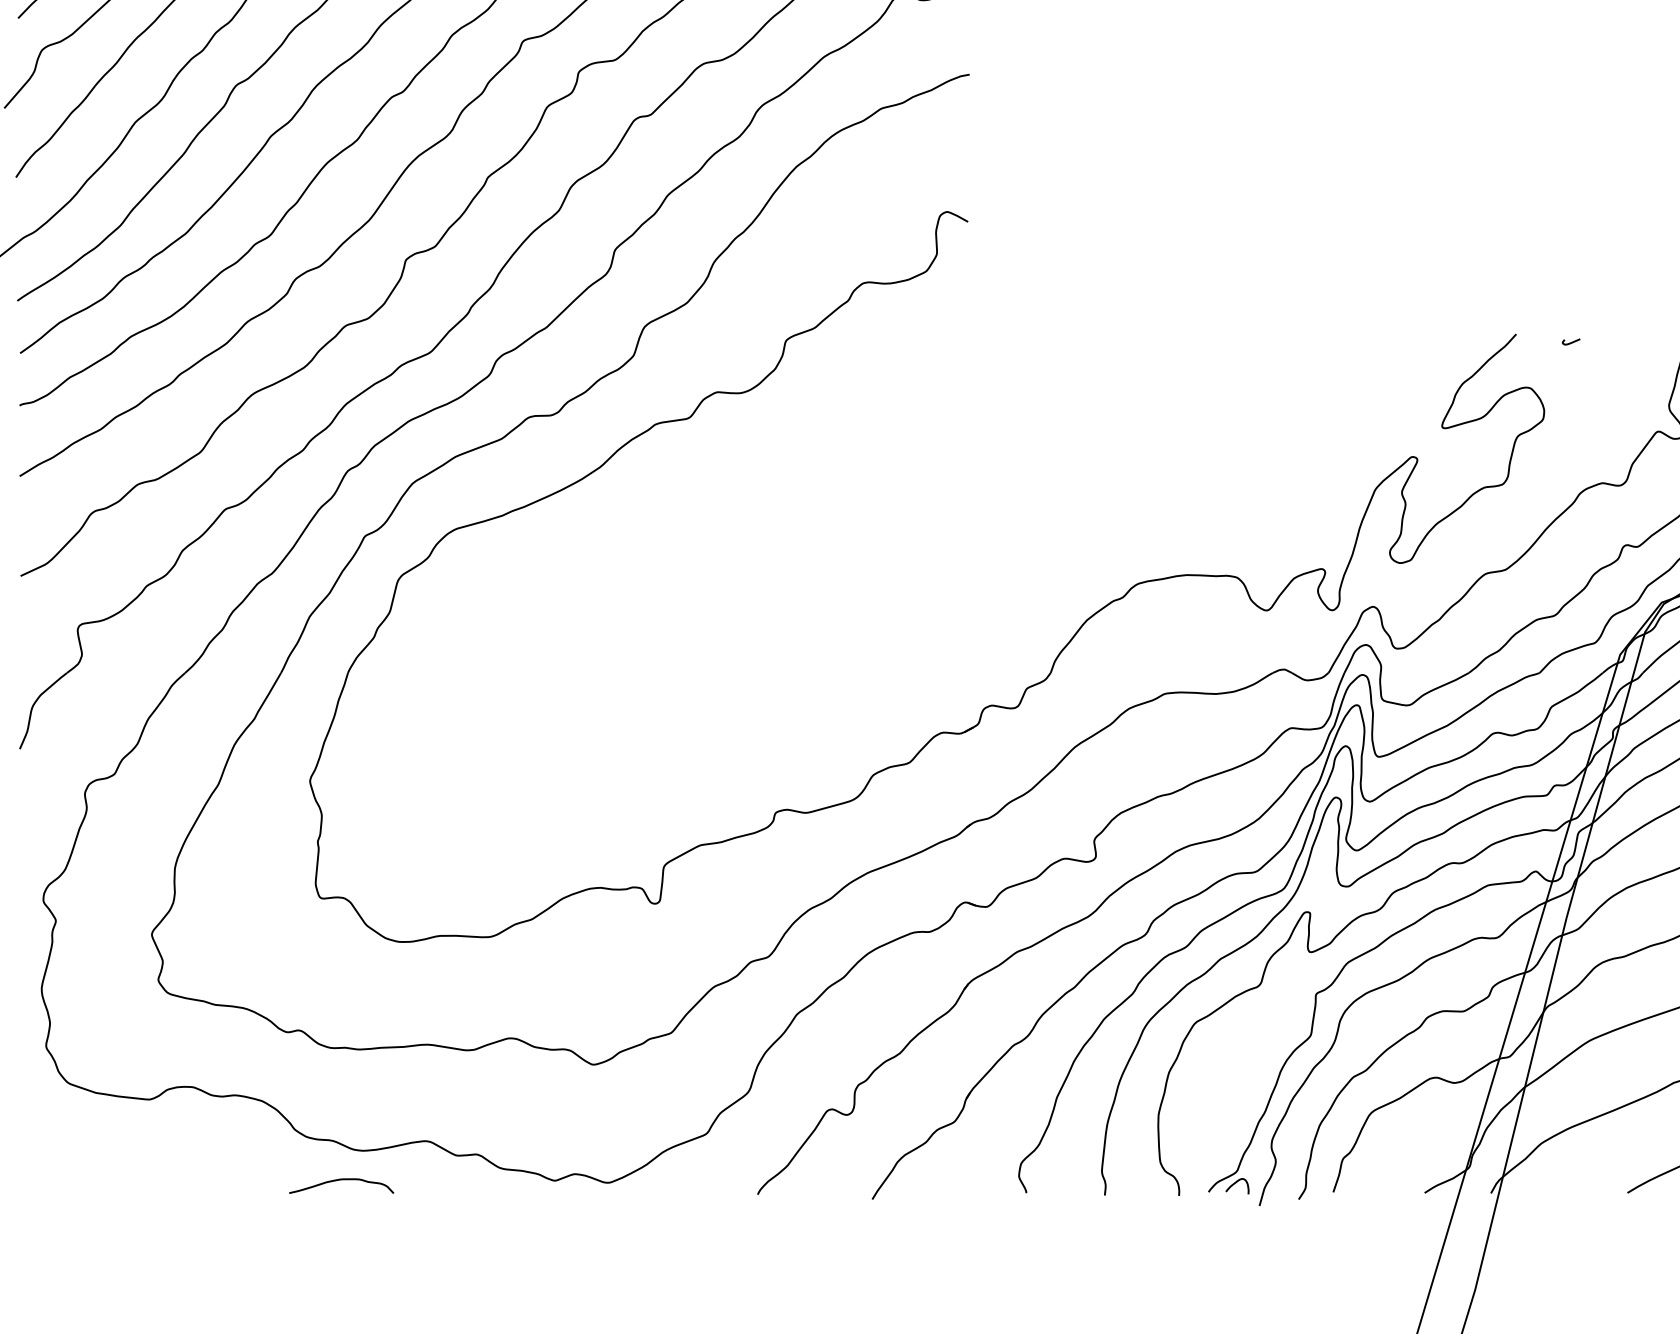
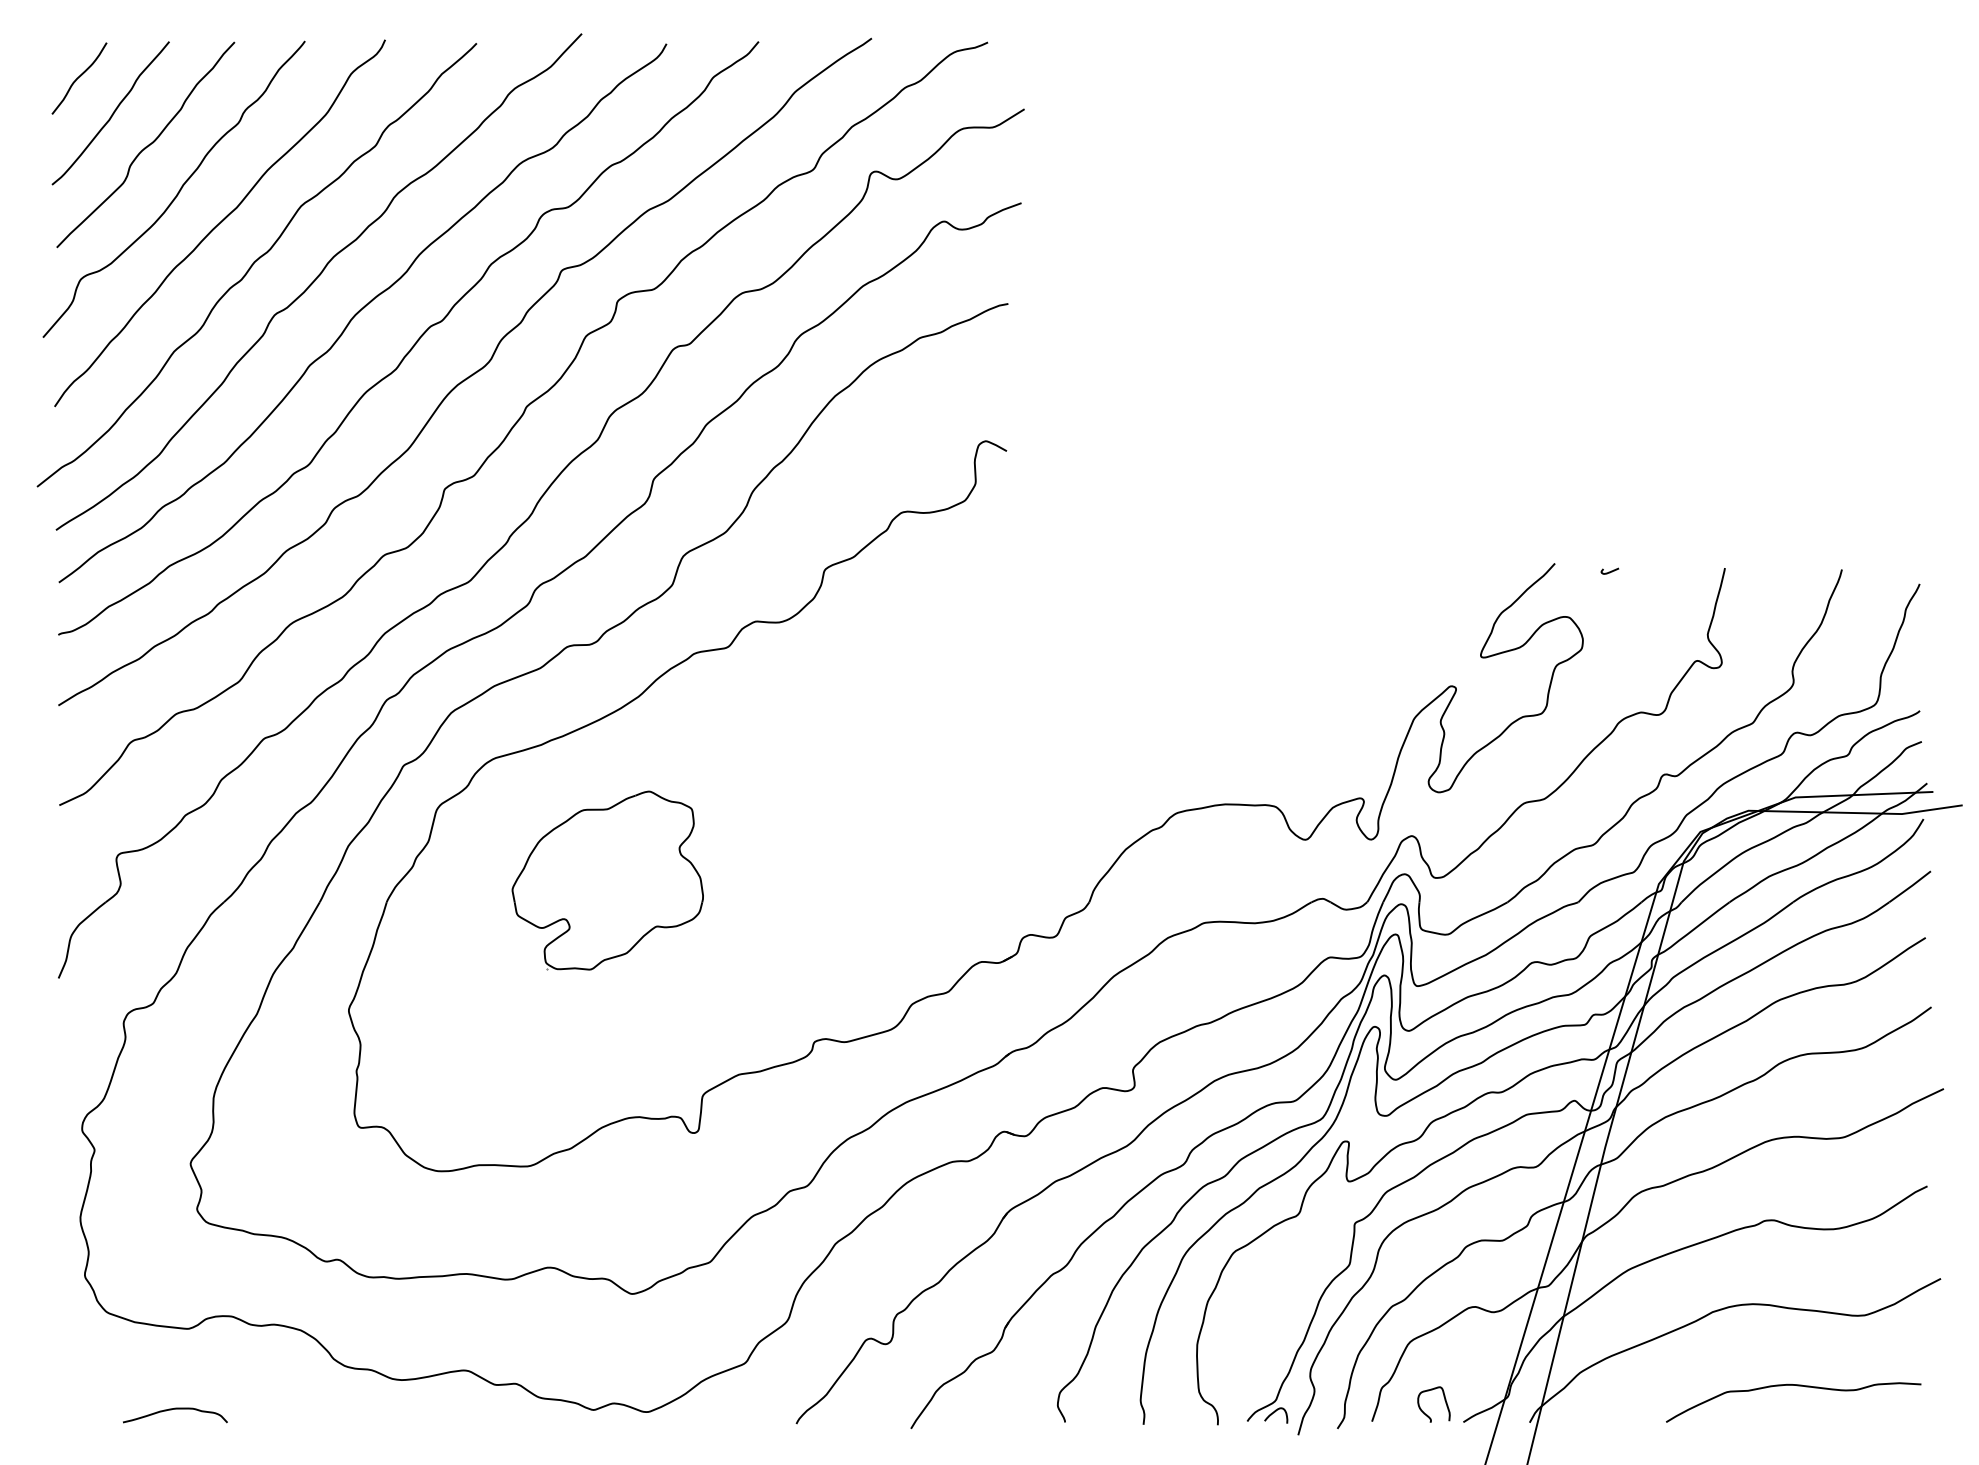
part: (568, 651) -> (607, 880), added
curve: (341, 1180) -> (175, 1409), moved
curve: (1388, 1185) -> (1427, 1414), added

